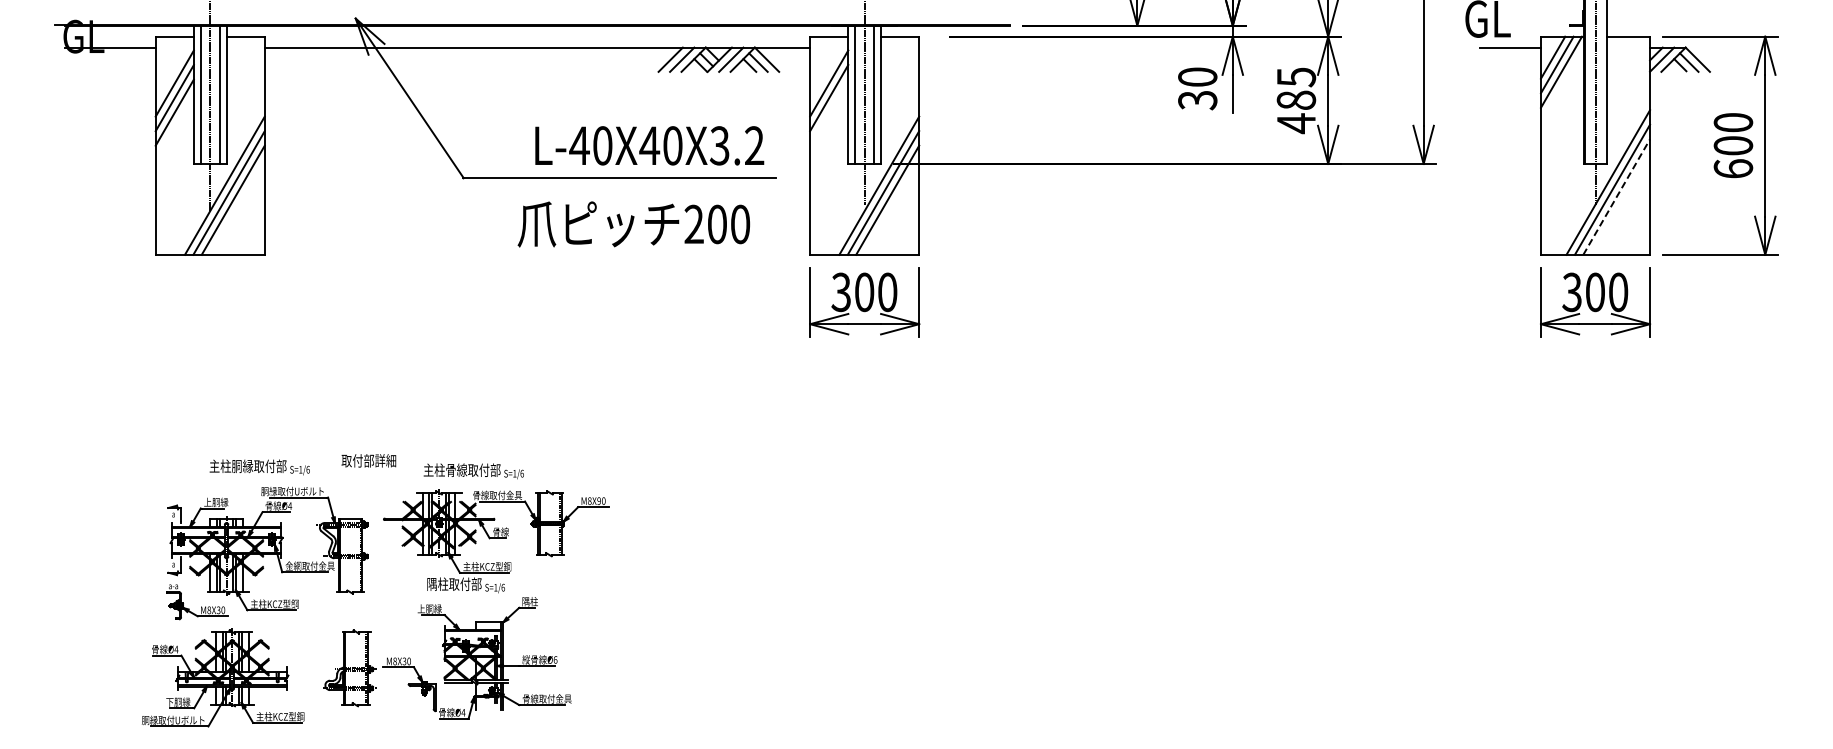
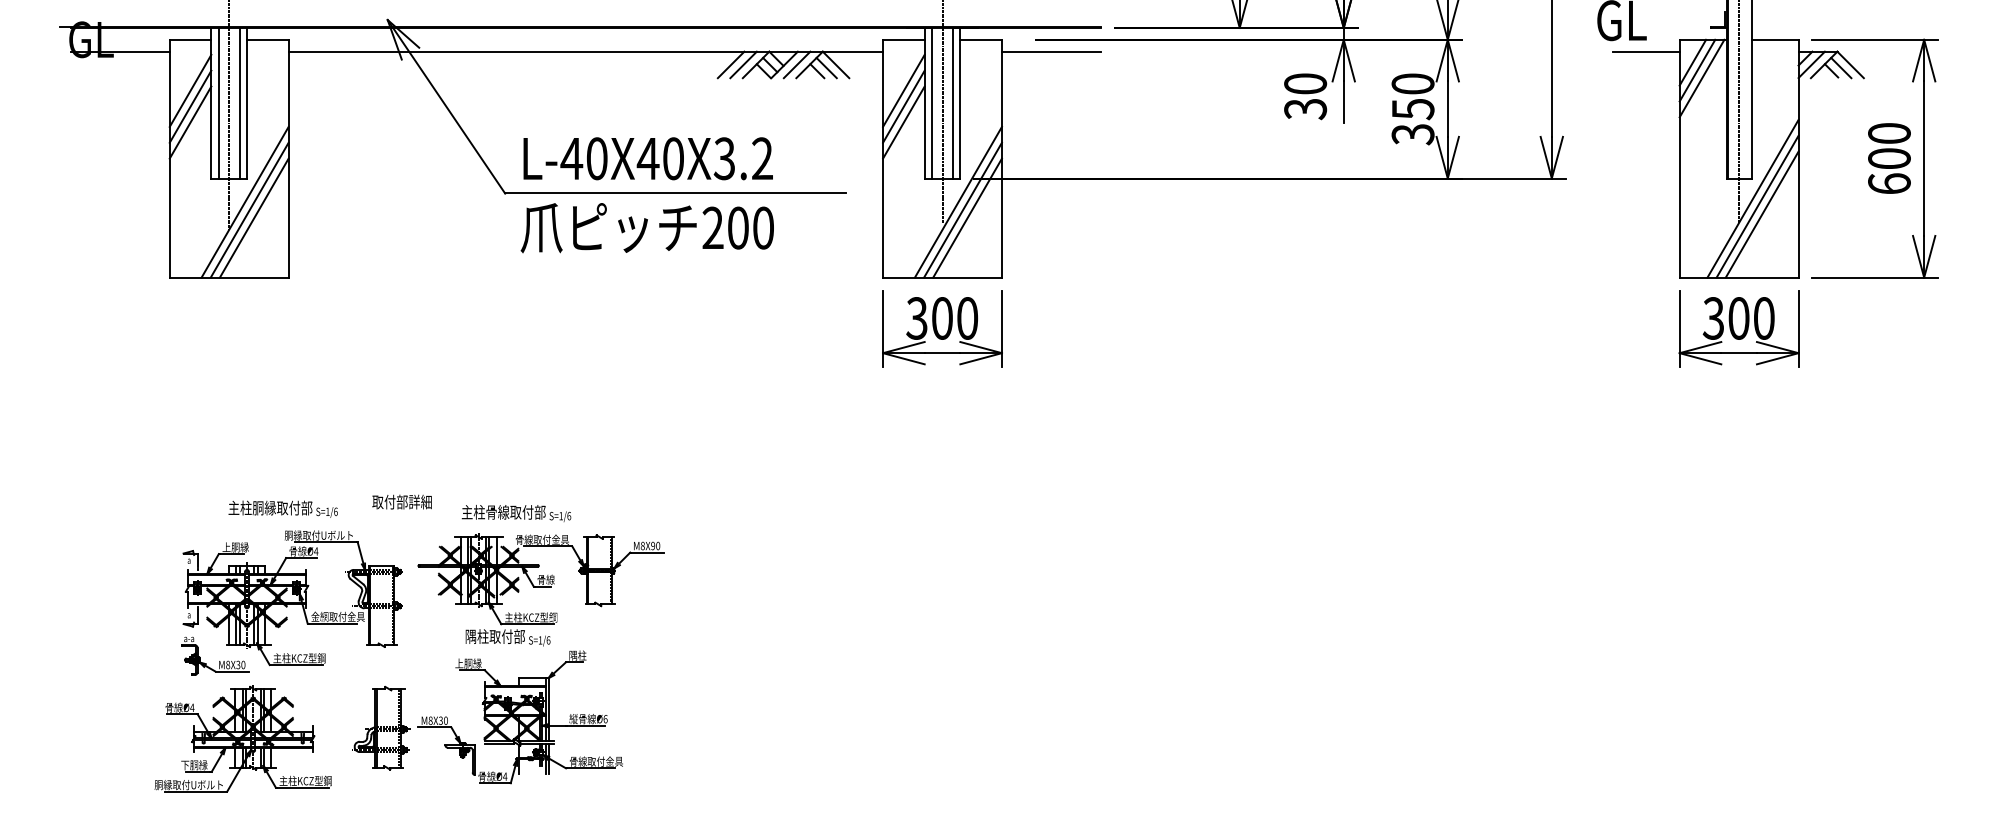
line: (964, 47) -> (1051, 51), added
text: (1296, 100) -> (1413, 109), 485 -> 350
line: (829, 112) -> (904, 122), added
text: (649, 145) -> (648, 158), moved
line: (1616, 197) -> (1762, 215), dashed -> solid
text: (633, 224) -> (646, 228), moved

